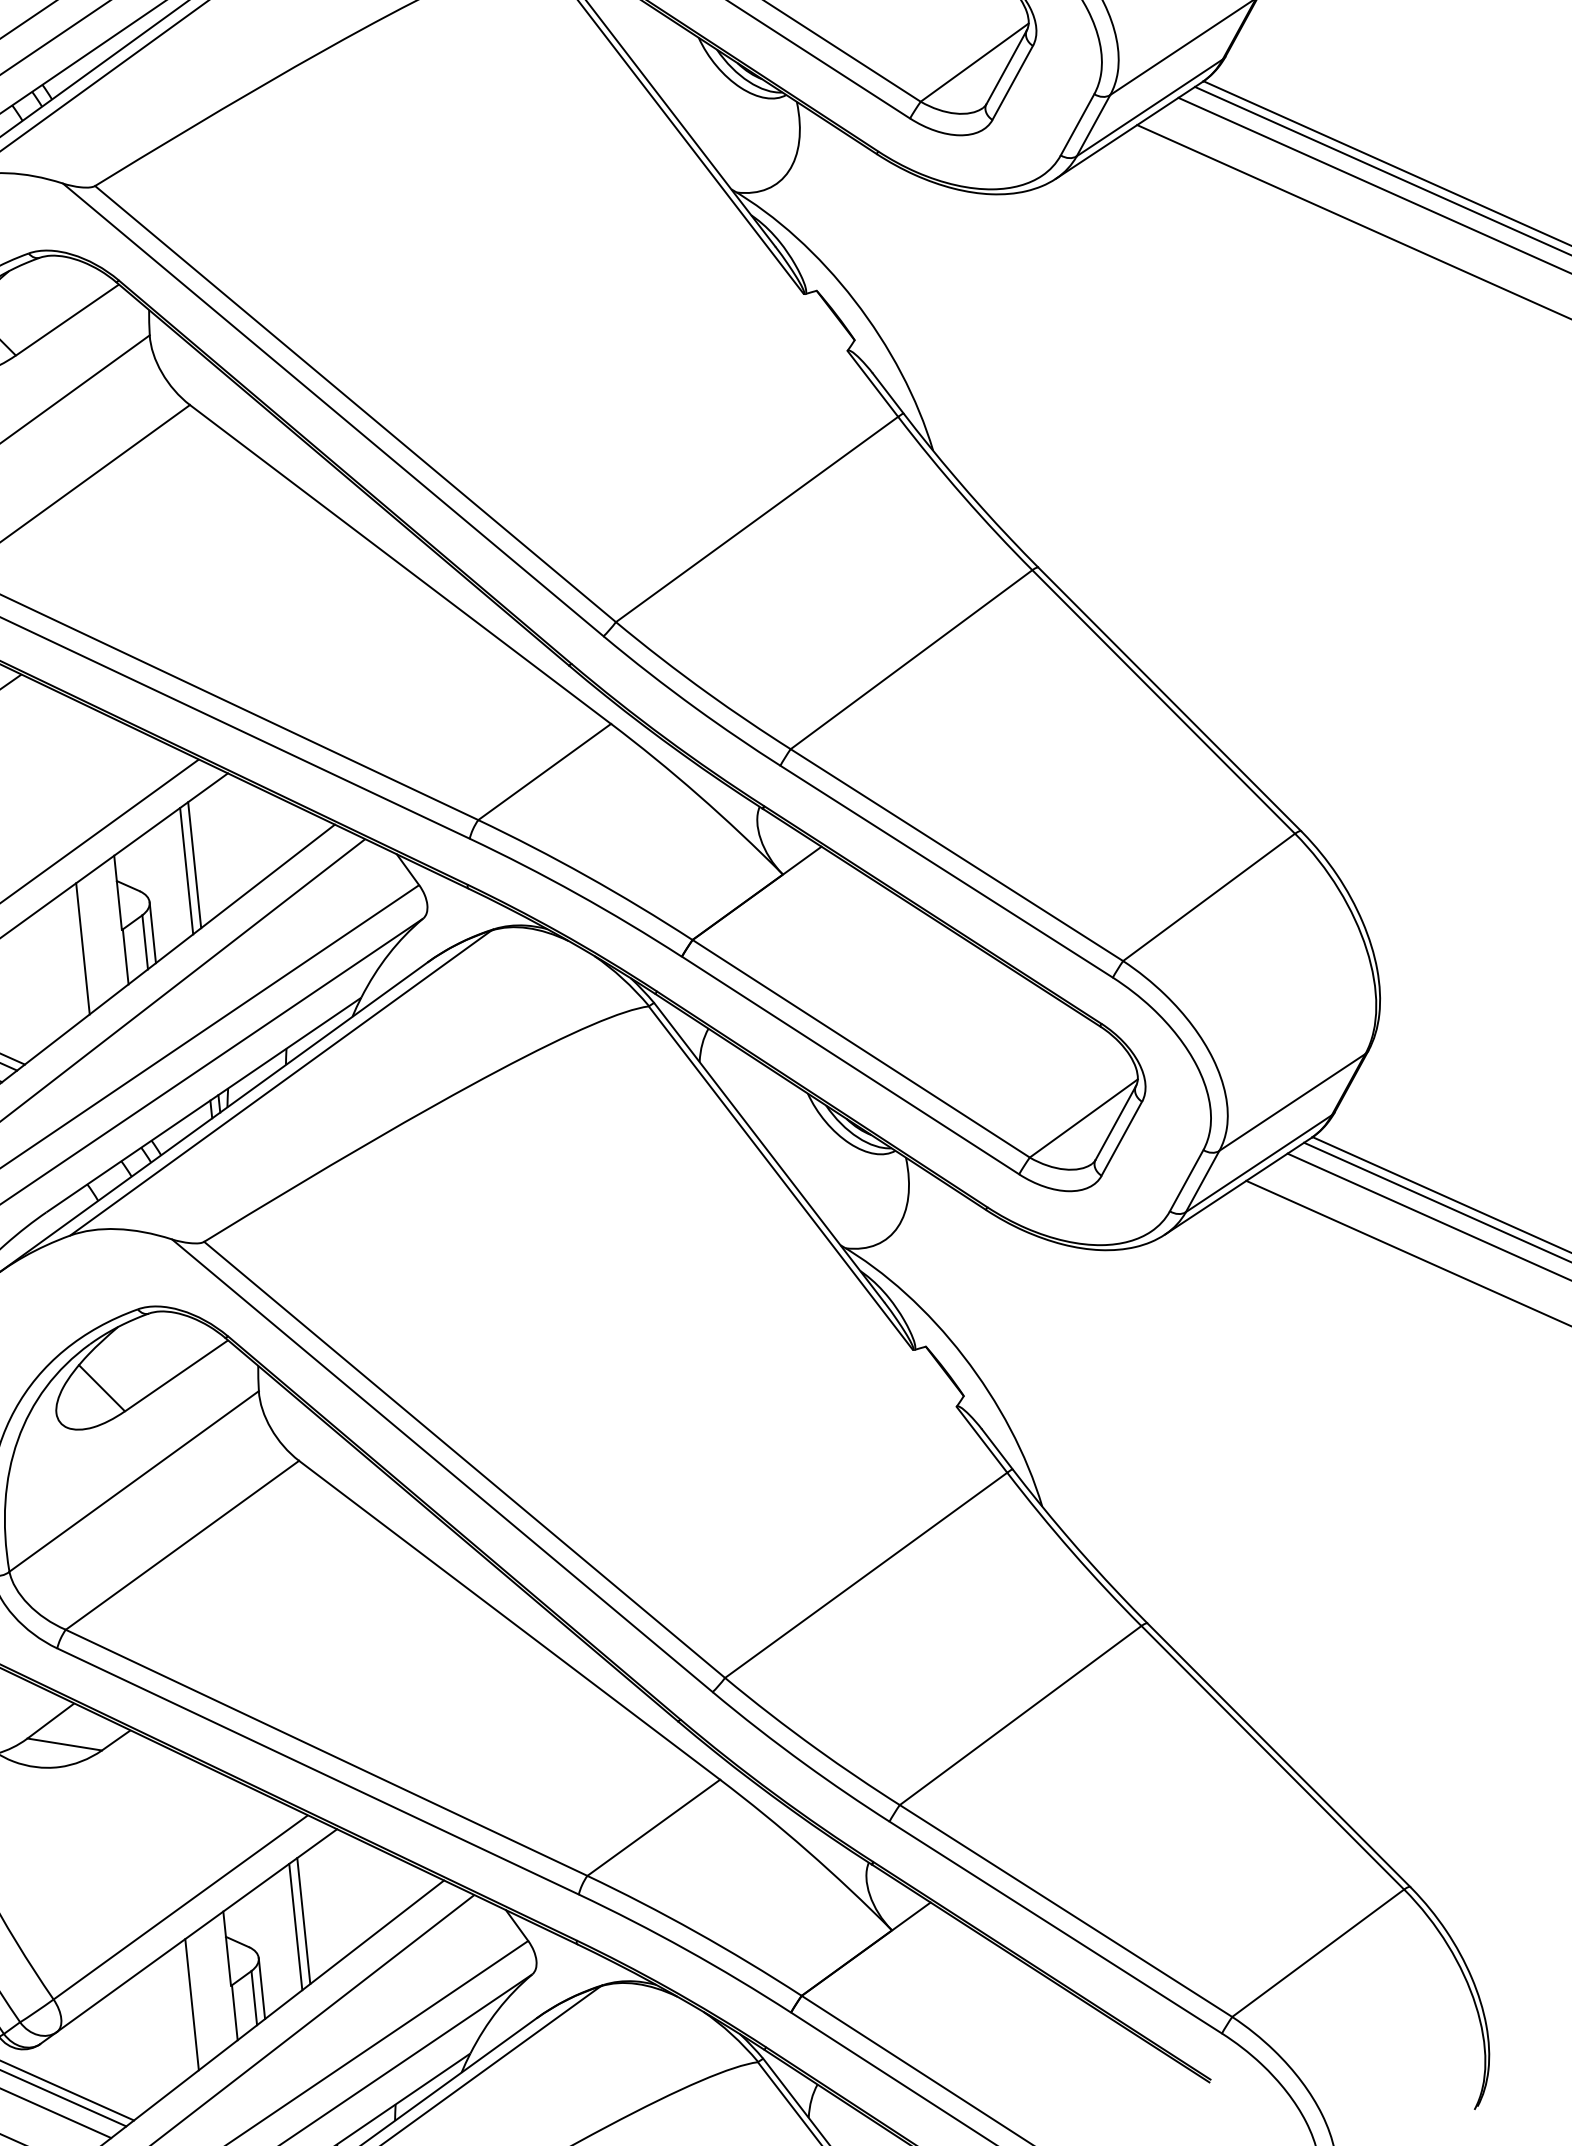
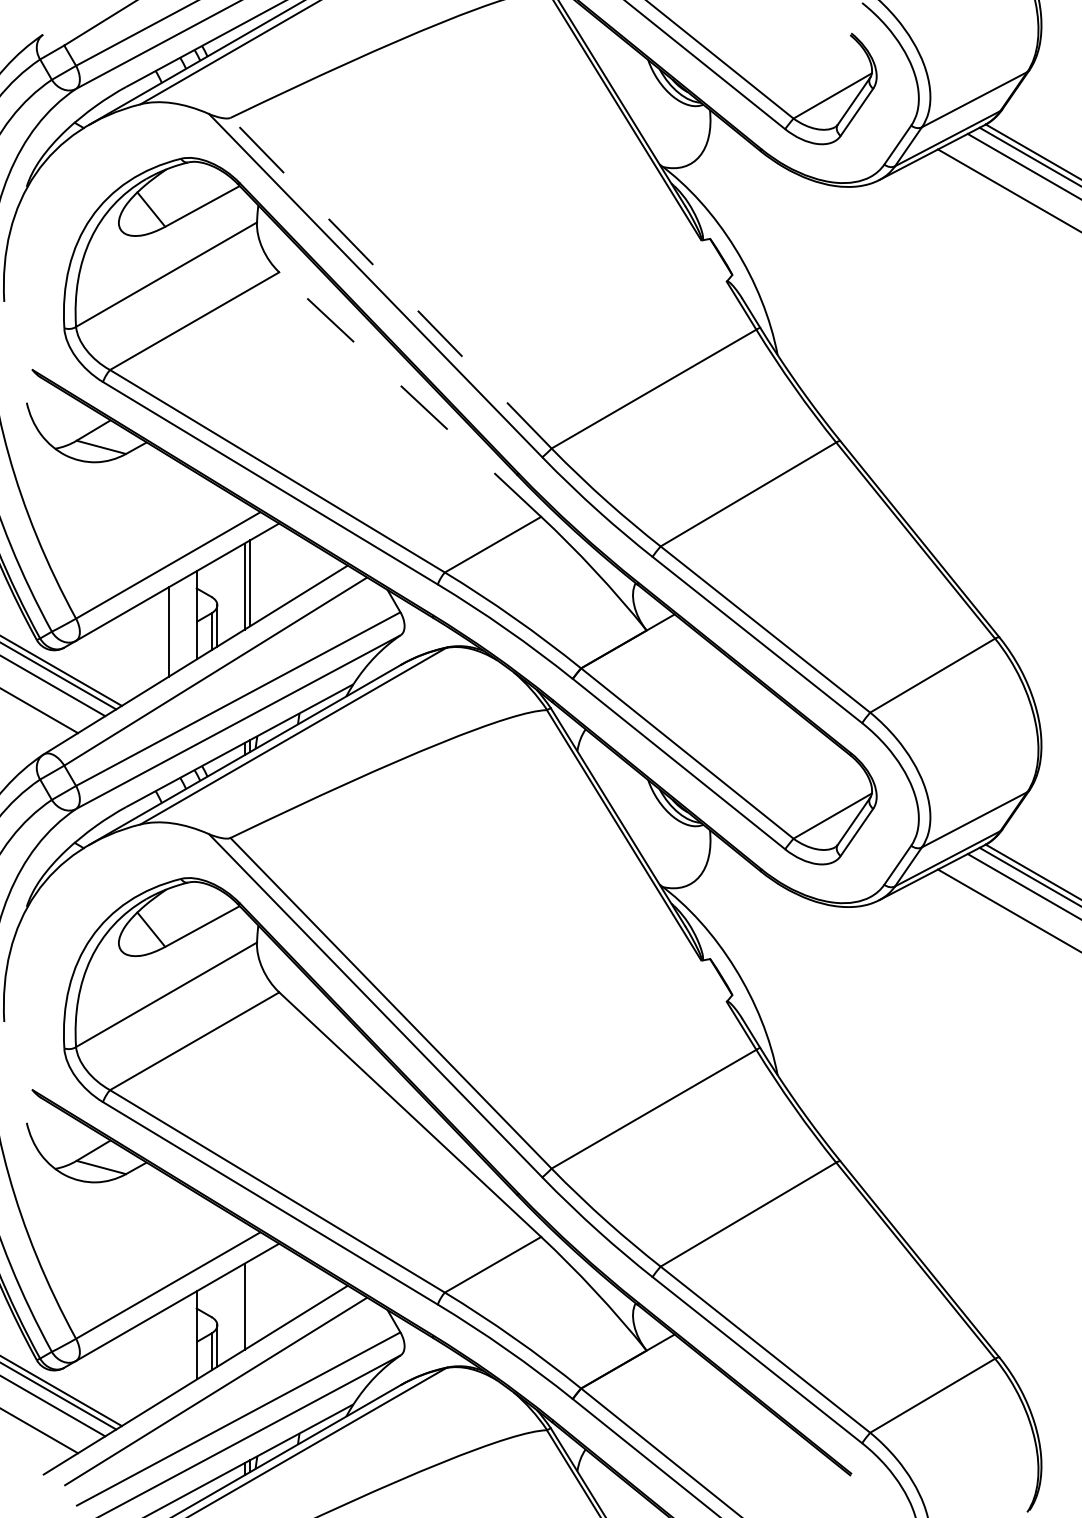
line: (354, 403) -> (390, 282), solid -> dashed
line: (399, 564) -> (409, 394), solid -> dashed
line: (304, 1921) -> (250, 1303), removed
line: (192, 2003) -> (169, 1351), removed

